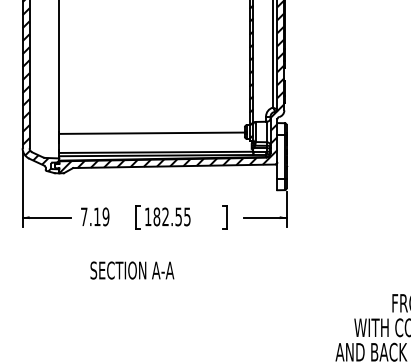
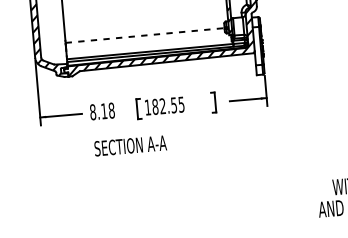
line: (152, 133) -> (145, 35), solid -> dashed
text: (94, 216) -> (101, 111), 7.19 -> 8.18
text: (132, 270) -> (130, 145), moved

